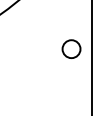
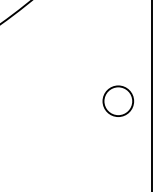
circle: (71, 48) -> (118, 100), moved

